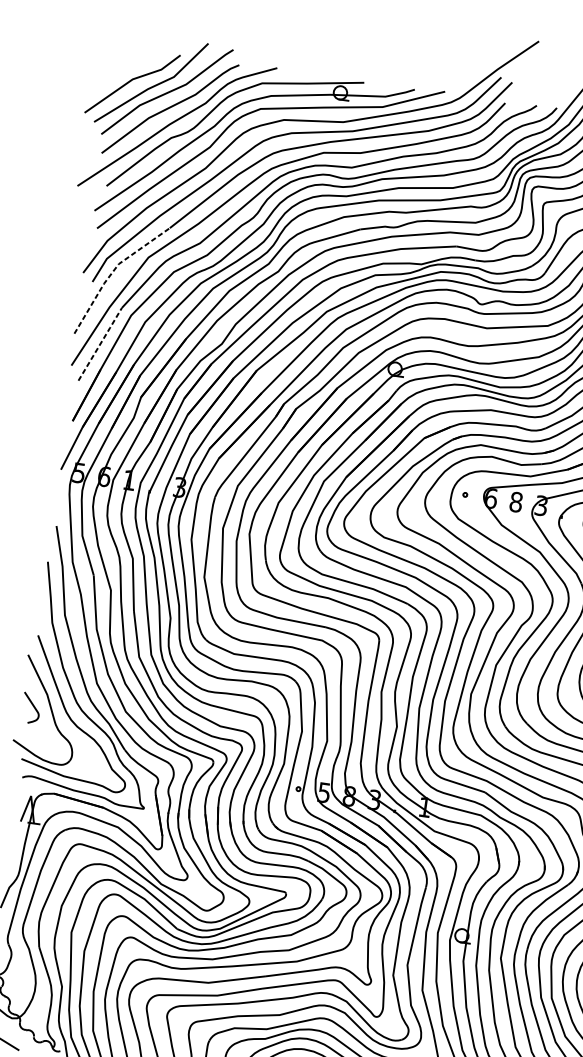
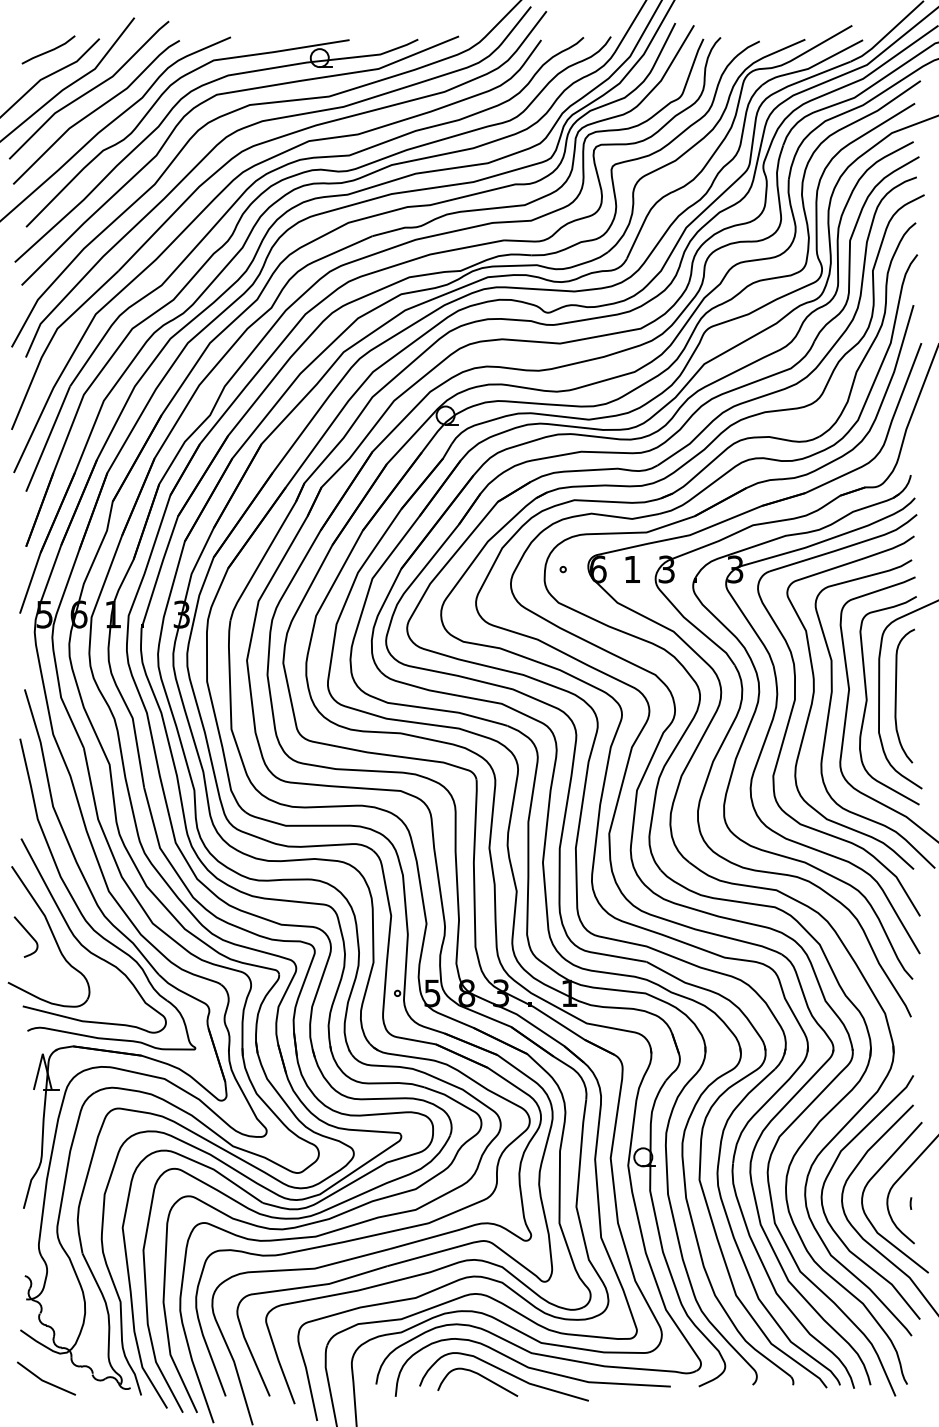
line: (141, 58) -> (48, 50), added
line: (113, 272) -> (51, 340), dashed -> solid
line: (100, 343) -> (48, 438), dashed -> solid
text: (516, 502) -> (632, 569), 8 -> 1

